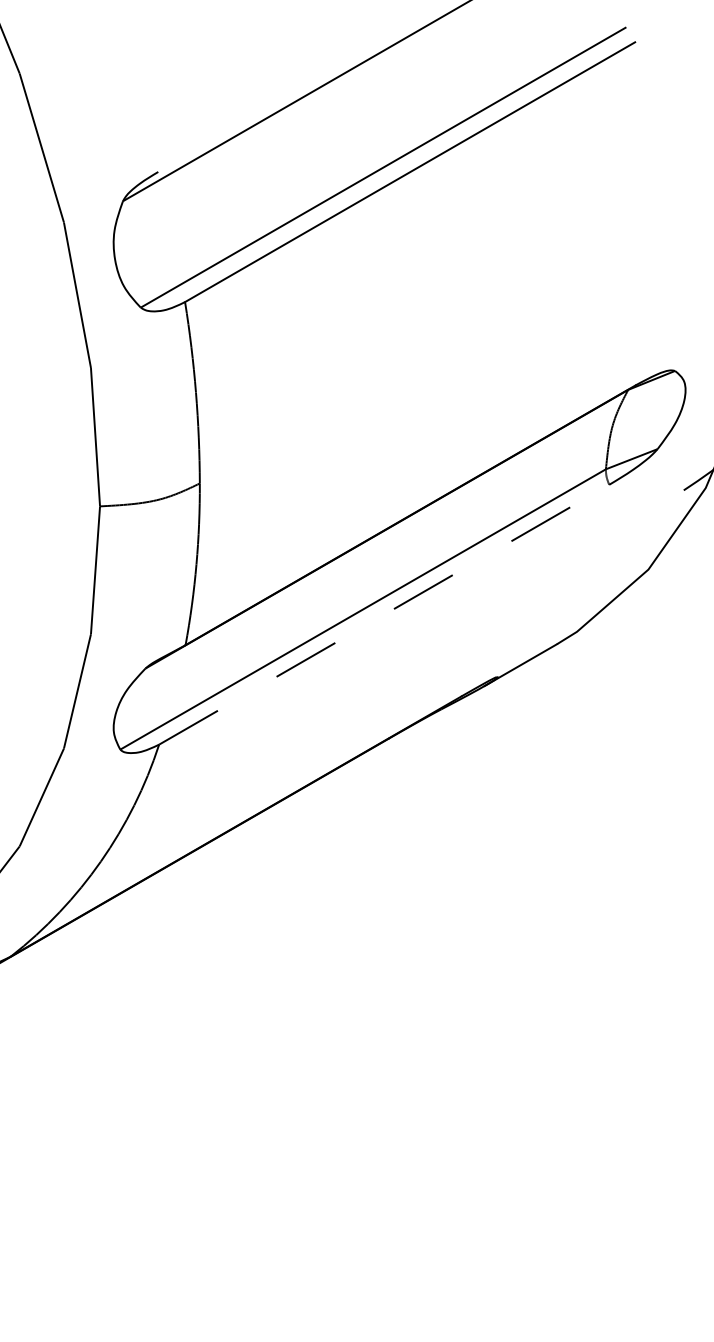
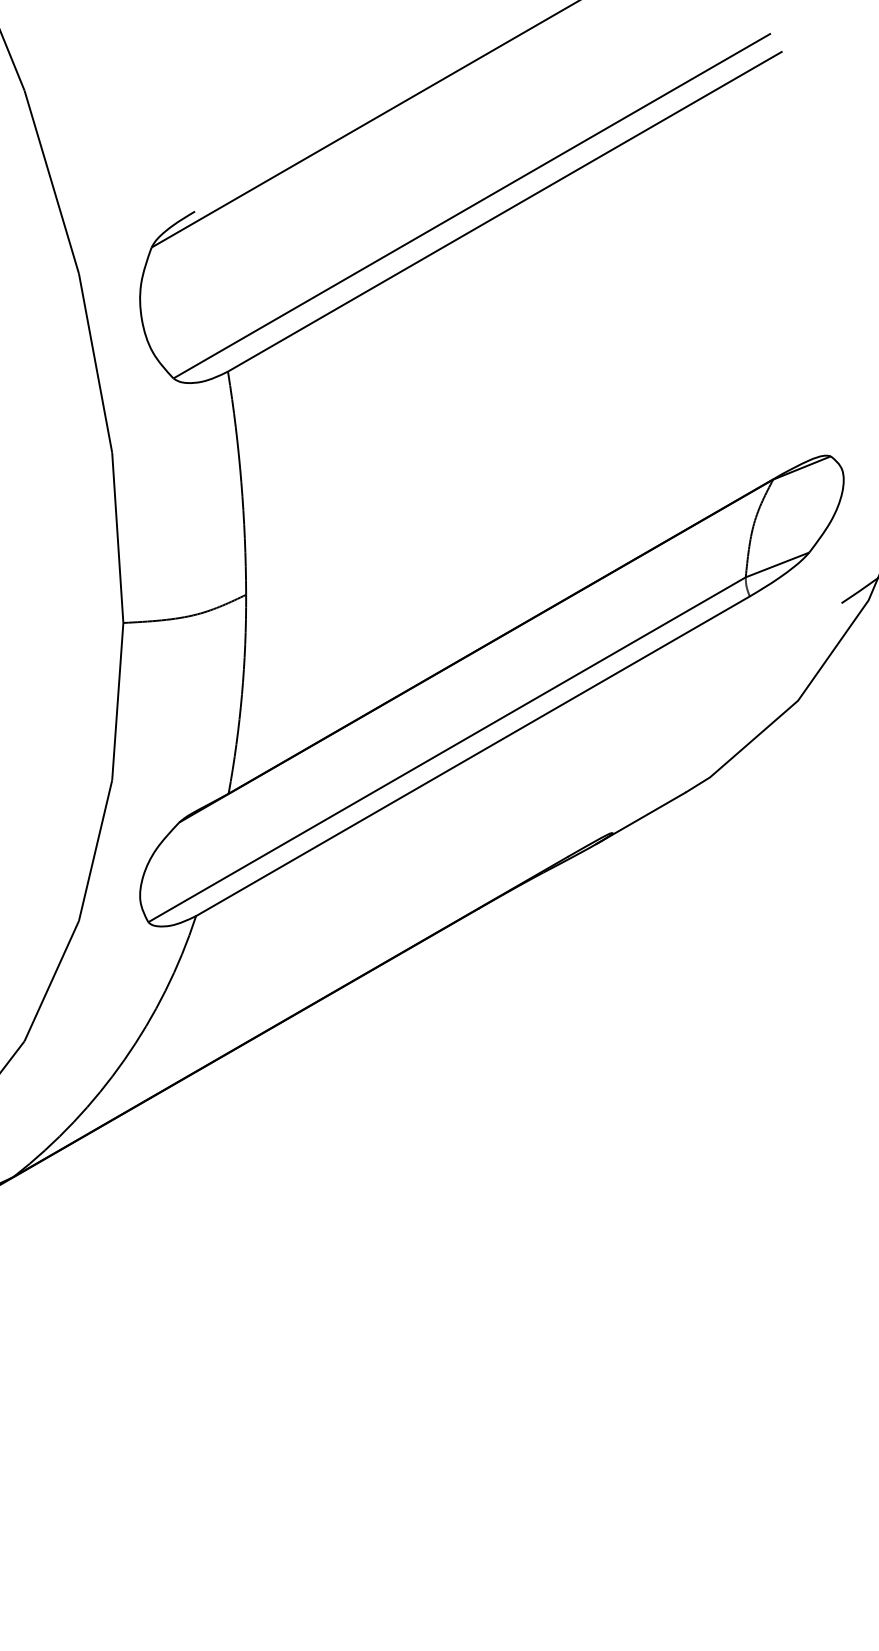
line: (383, 614) -> (472, 756), dashed -> solid

